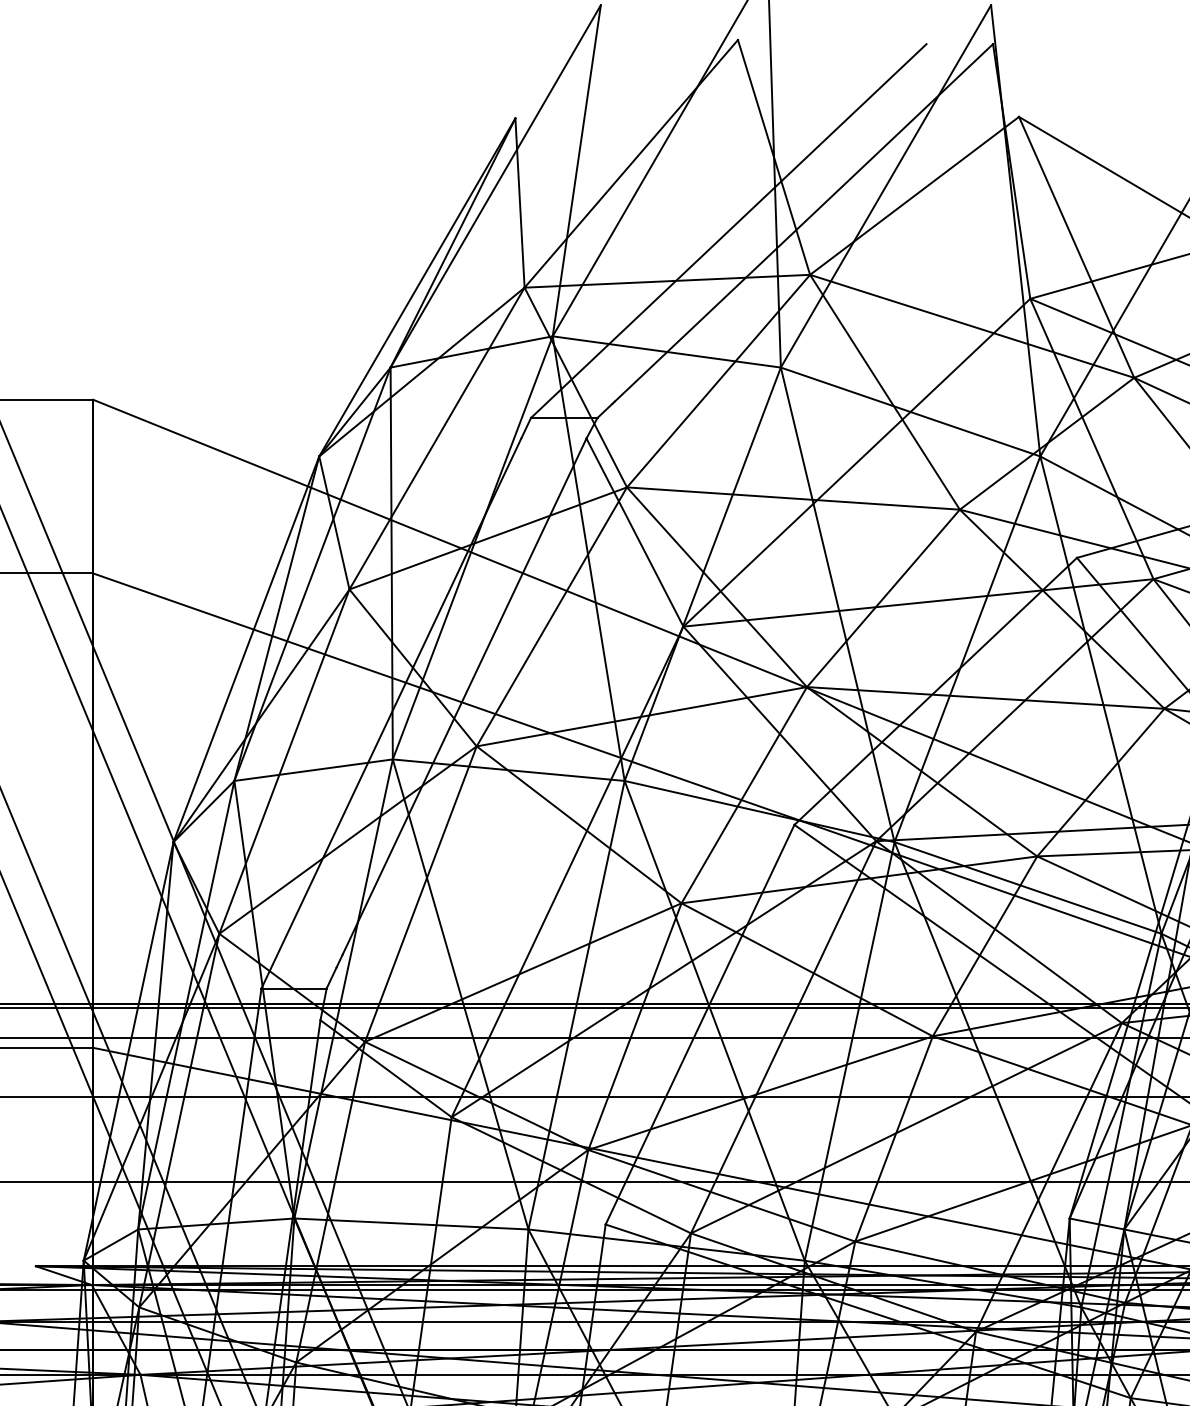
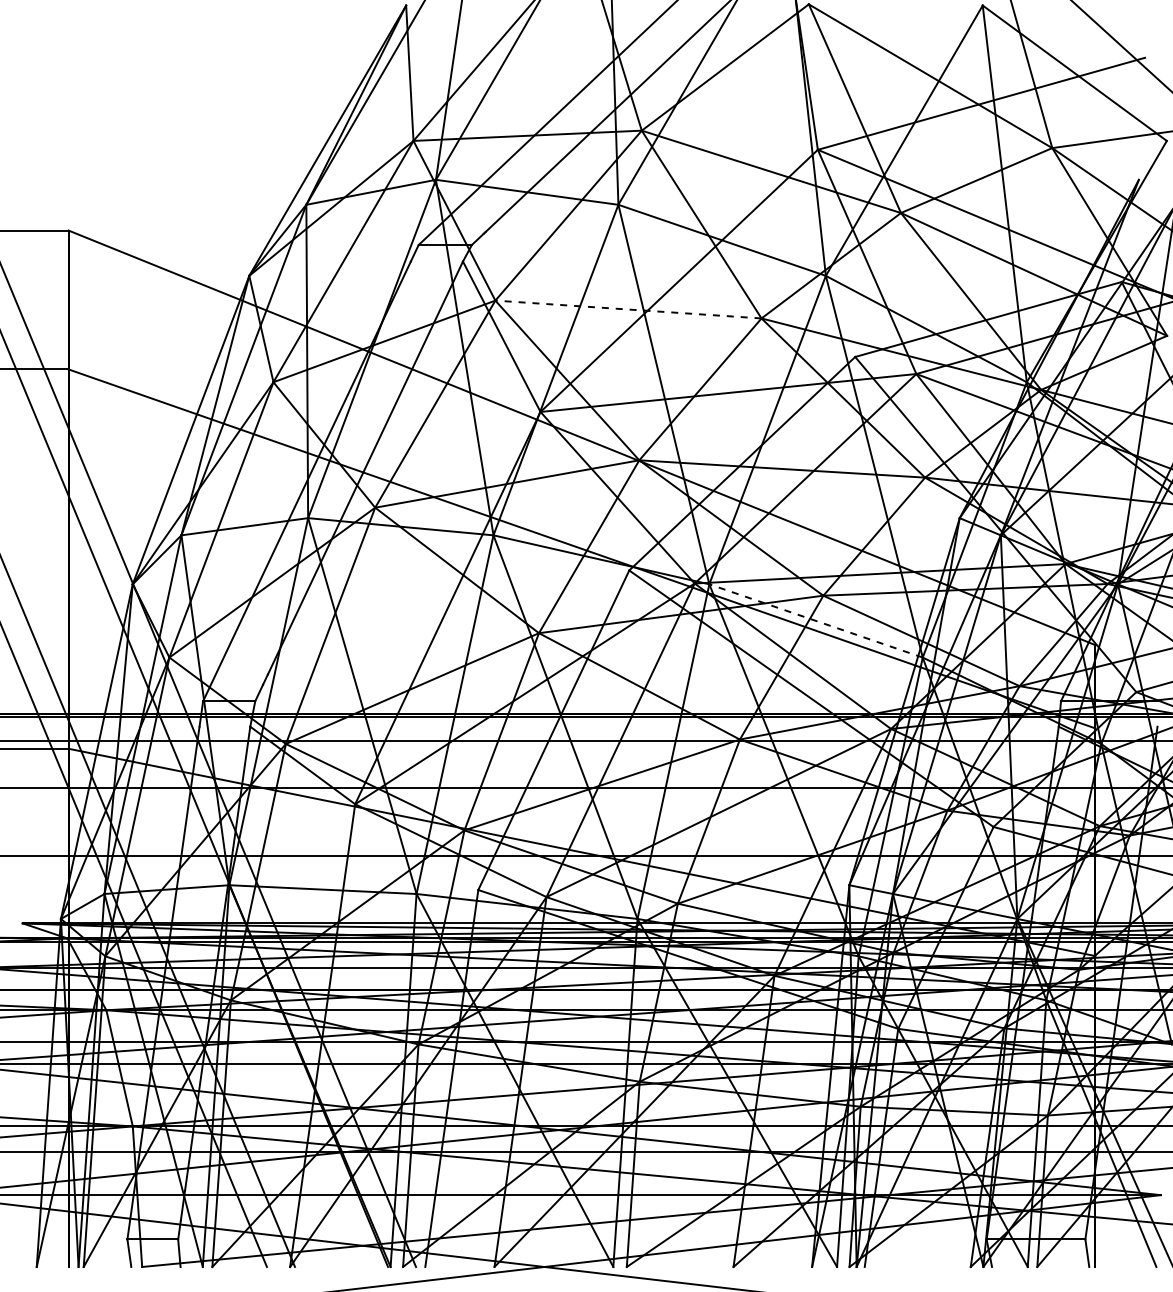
line: (792, 498) -> (627, 309), solid -> dashed
line: (1028, 887) -> (816, 620), solid -> dashed

